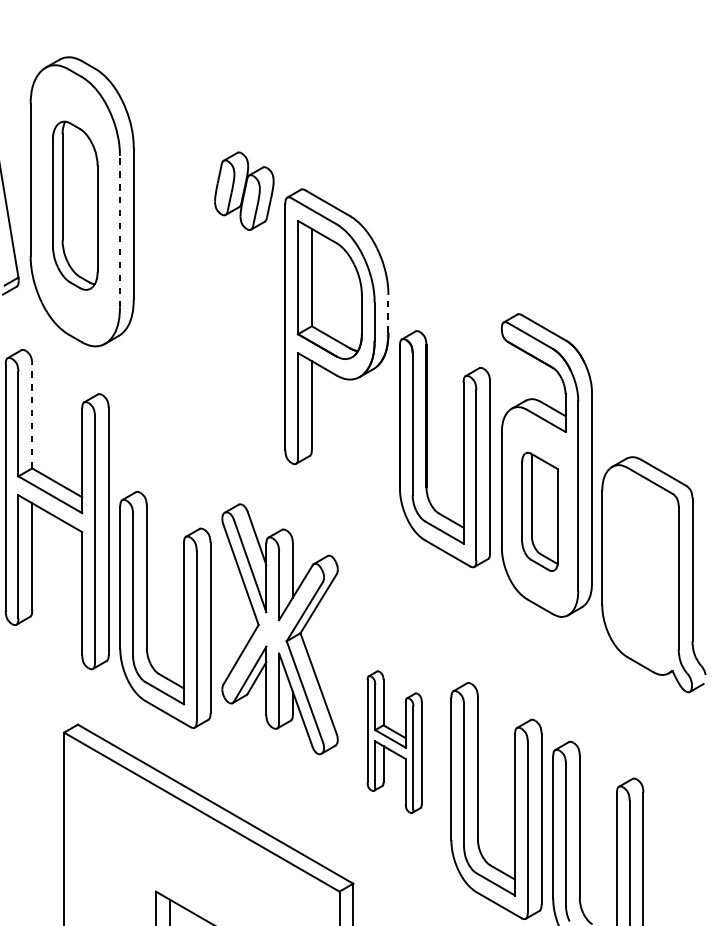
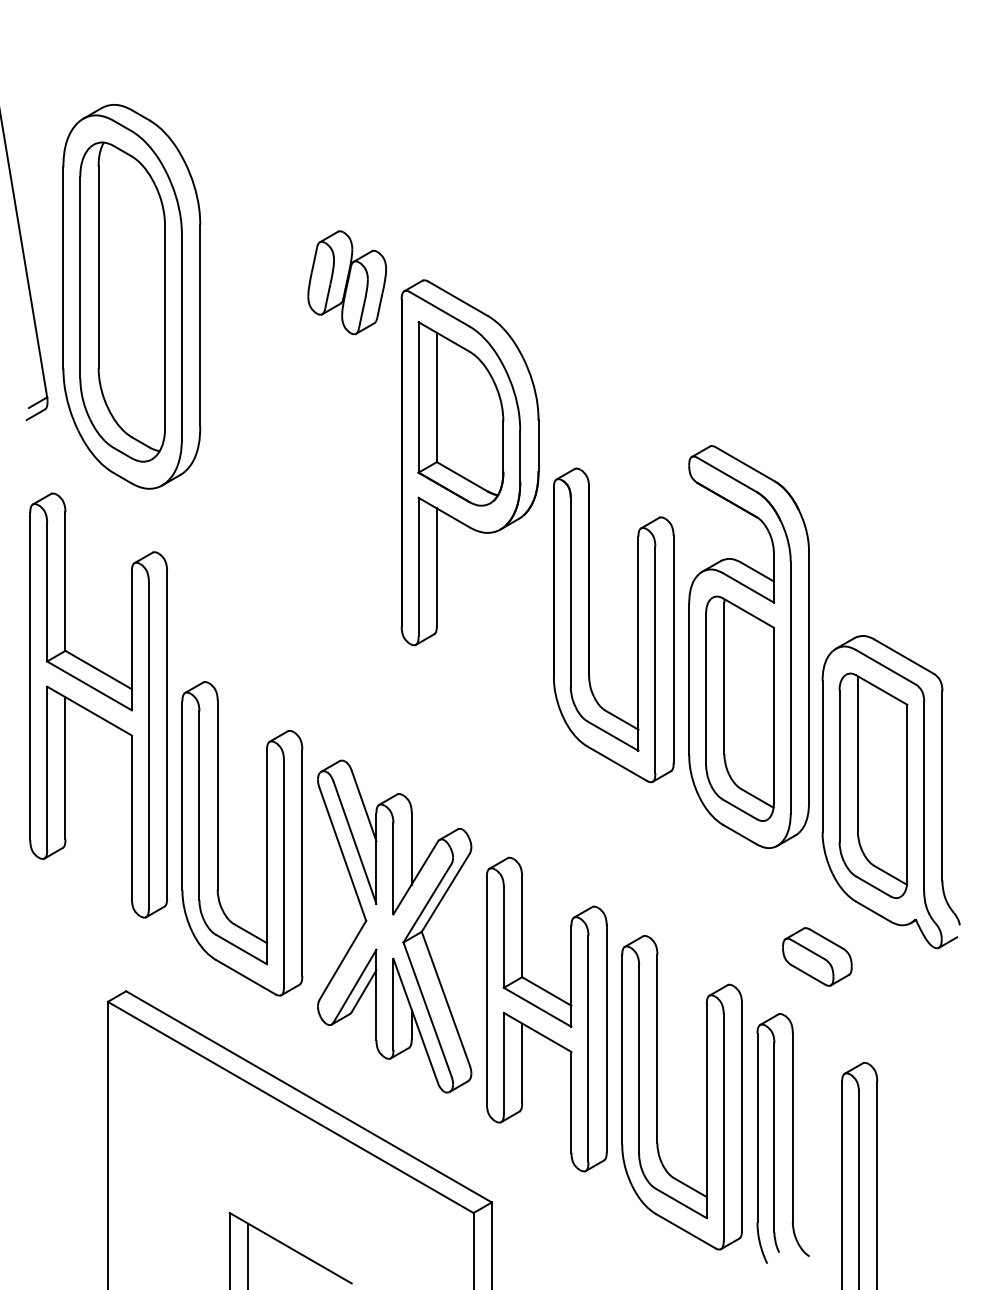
part: (75, 205) -> (122, 301), size x1.43
line: (119, 231) -> (181, 336), dashed -> solid
line: (388, 313) -> (538, 445), dashed -> solid
line: (32, 416) -> (65, 581), dashed -> solid
part: (539, 511) -> (739, 708), size x1.43
part: (640, 569) -> (873, 785), added
part: (279, 629) -> (394, 926), moved
part: (598, 698) -> (817, 956), added
part: (394, 742) -> (546, 1014), size x1.67

